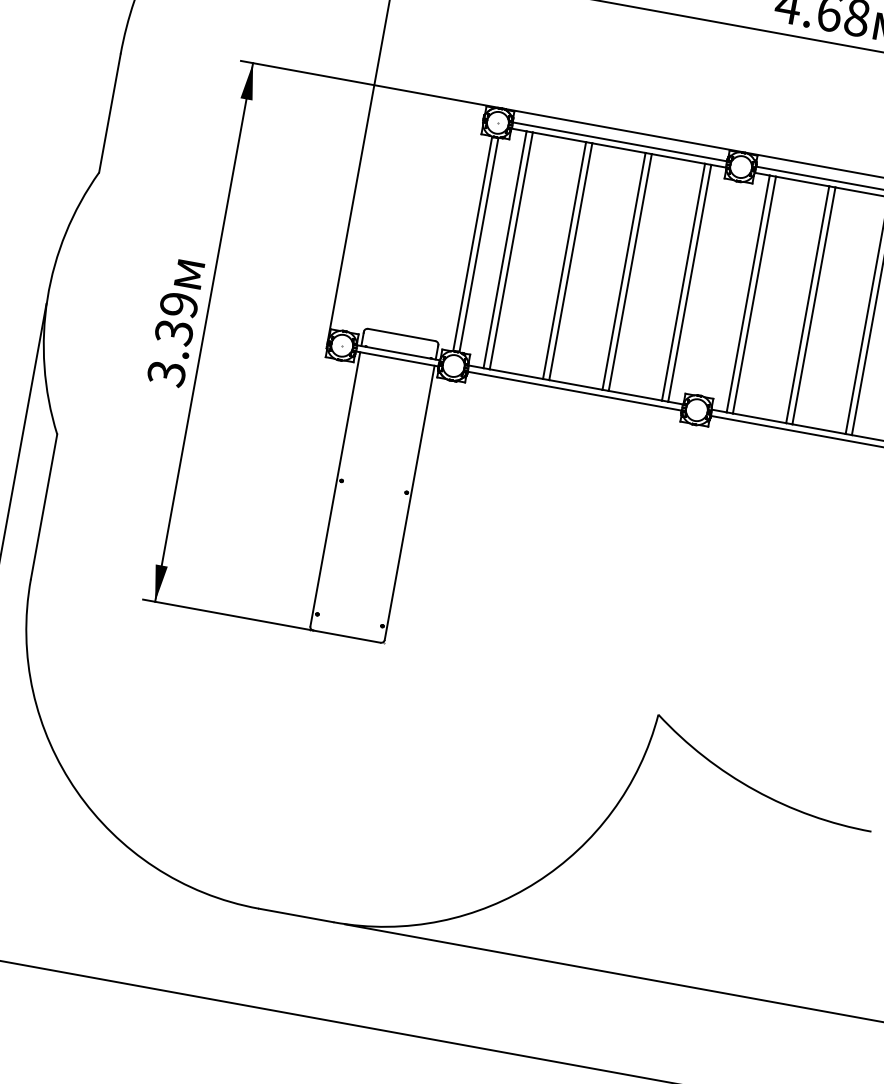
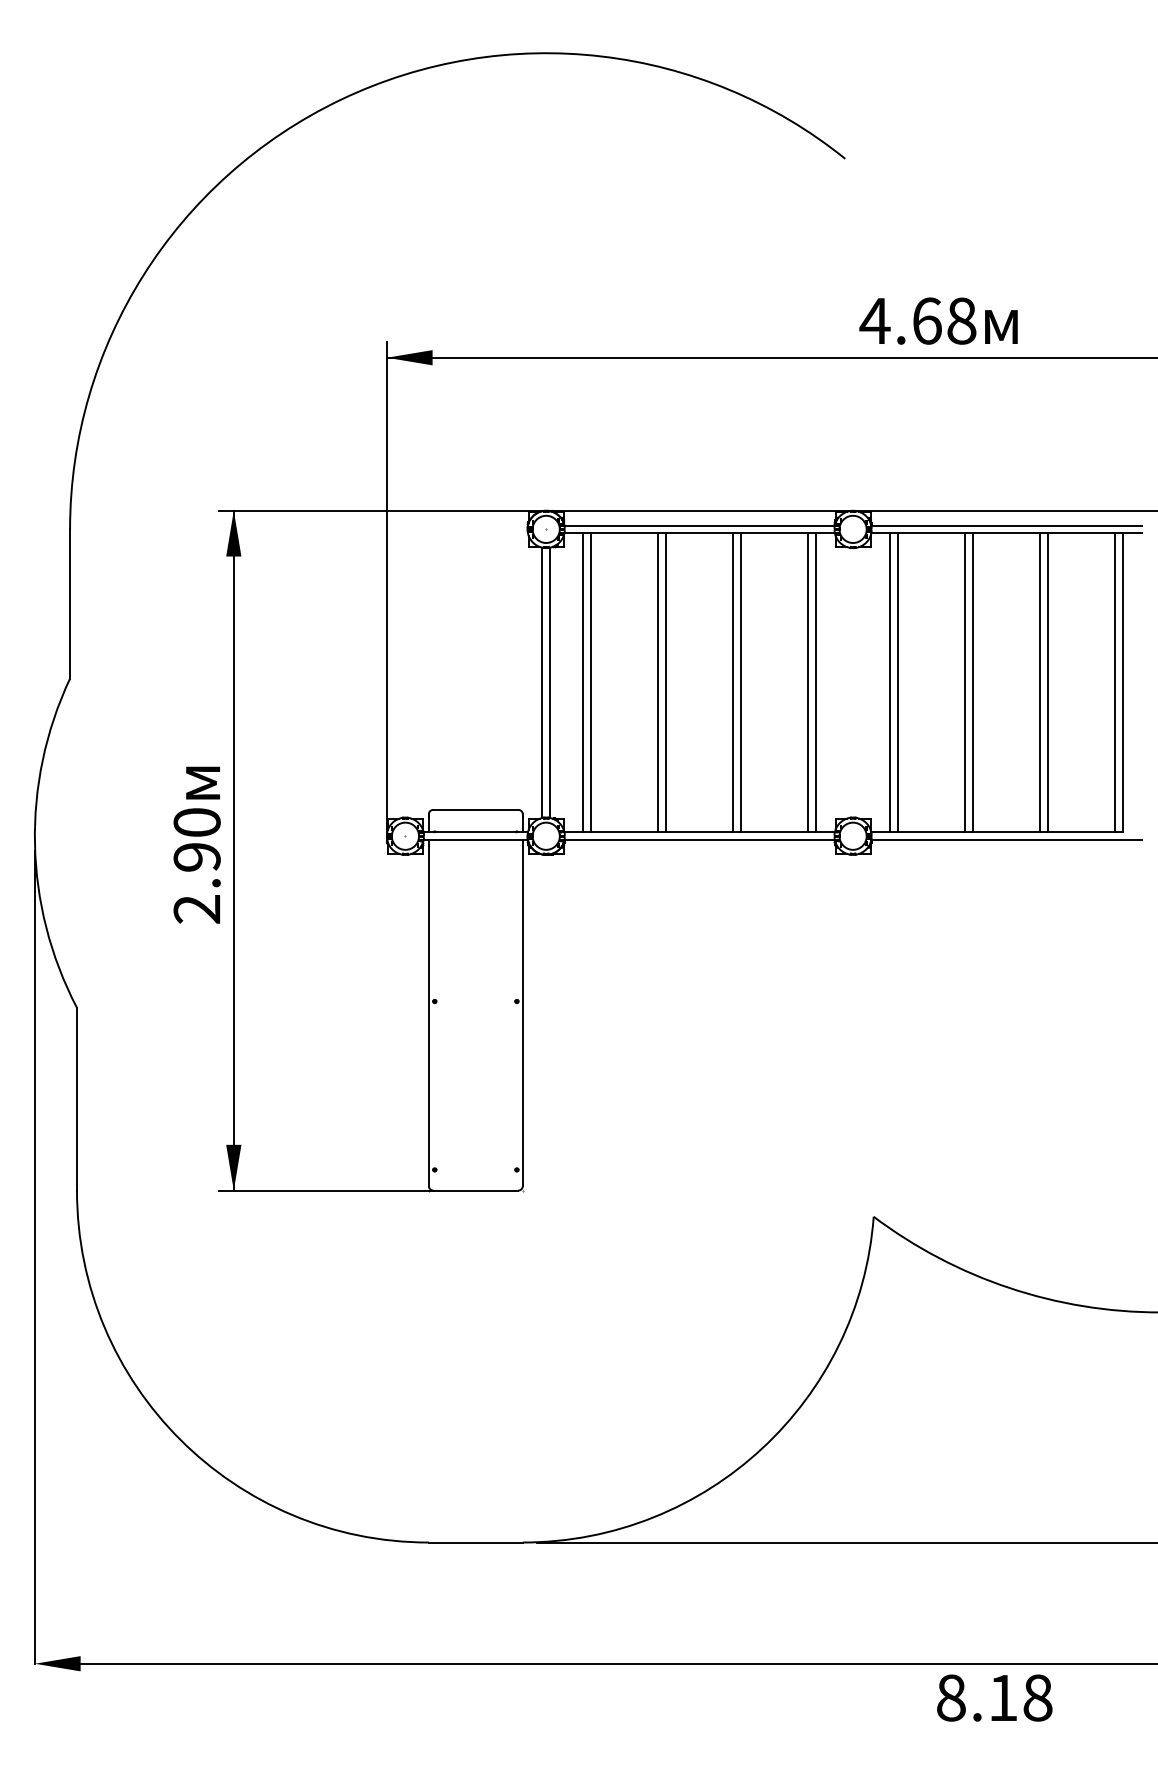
text: (172, 339) -> (196, 866), 3.39 -> 2.90

